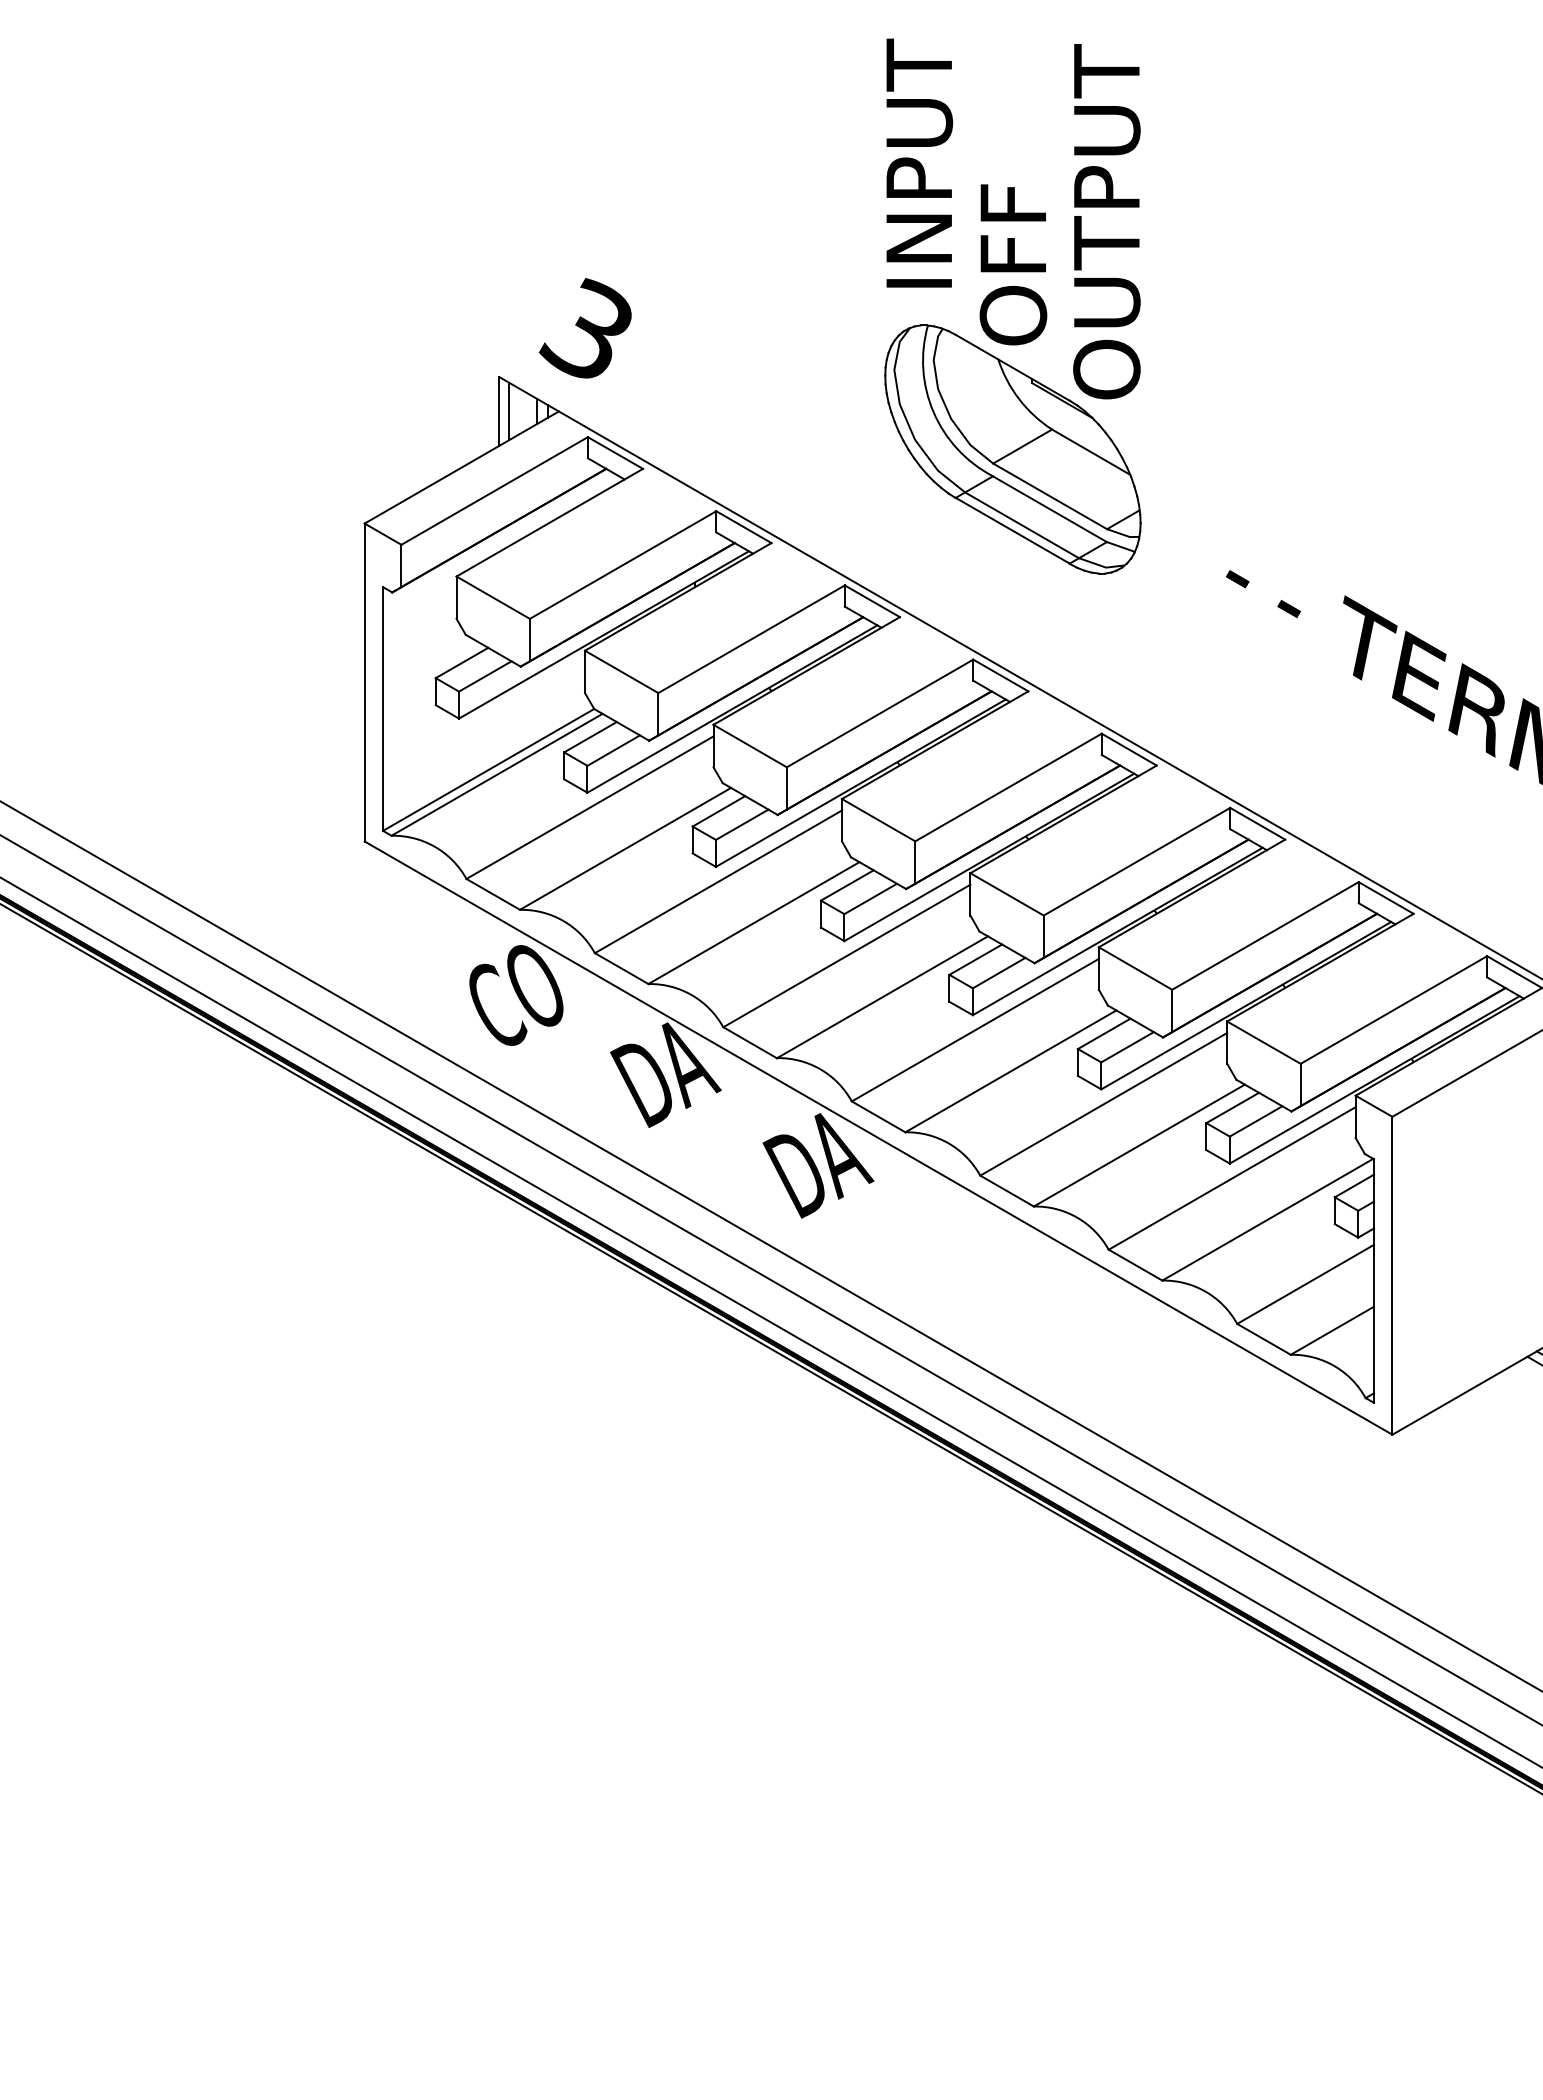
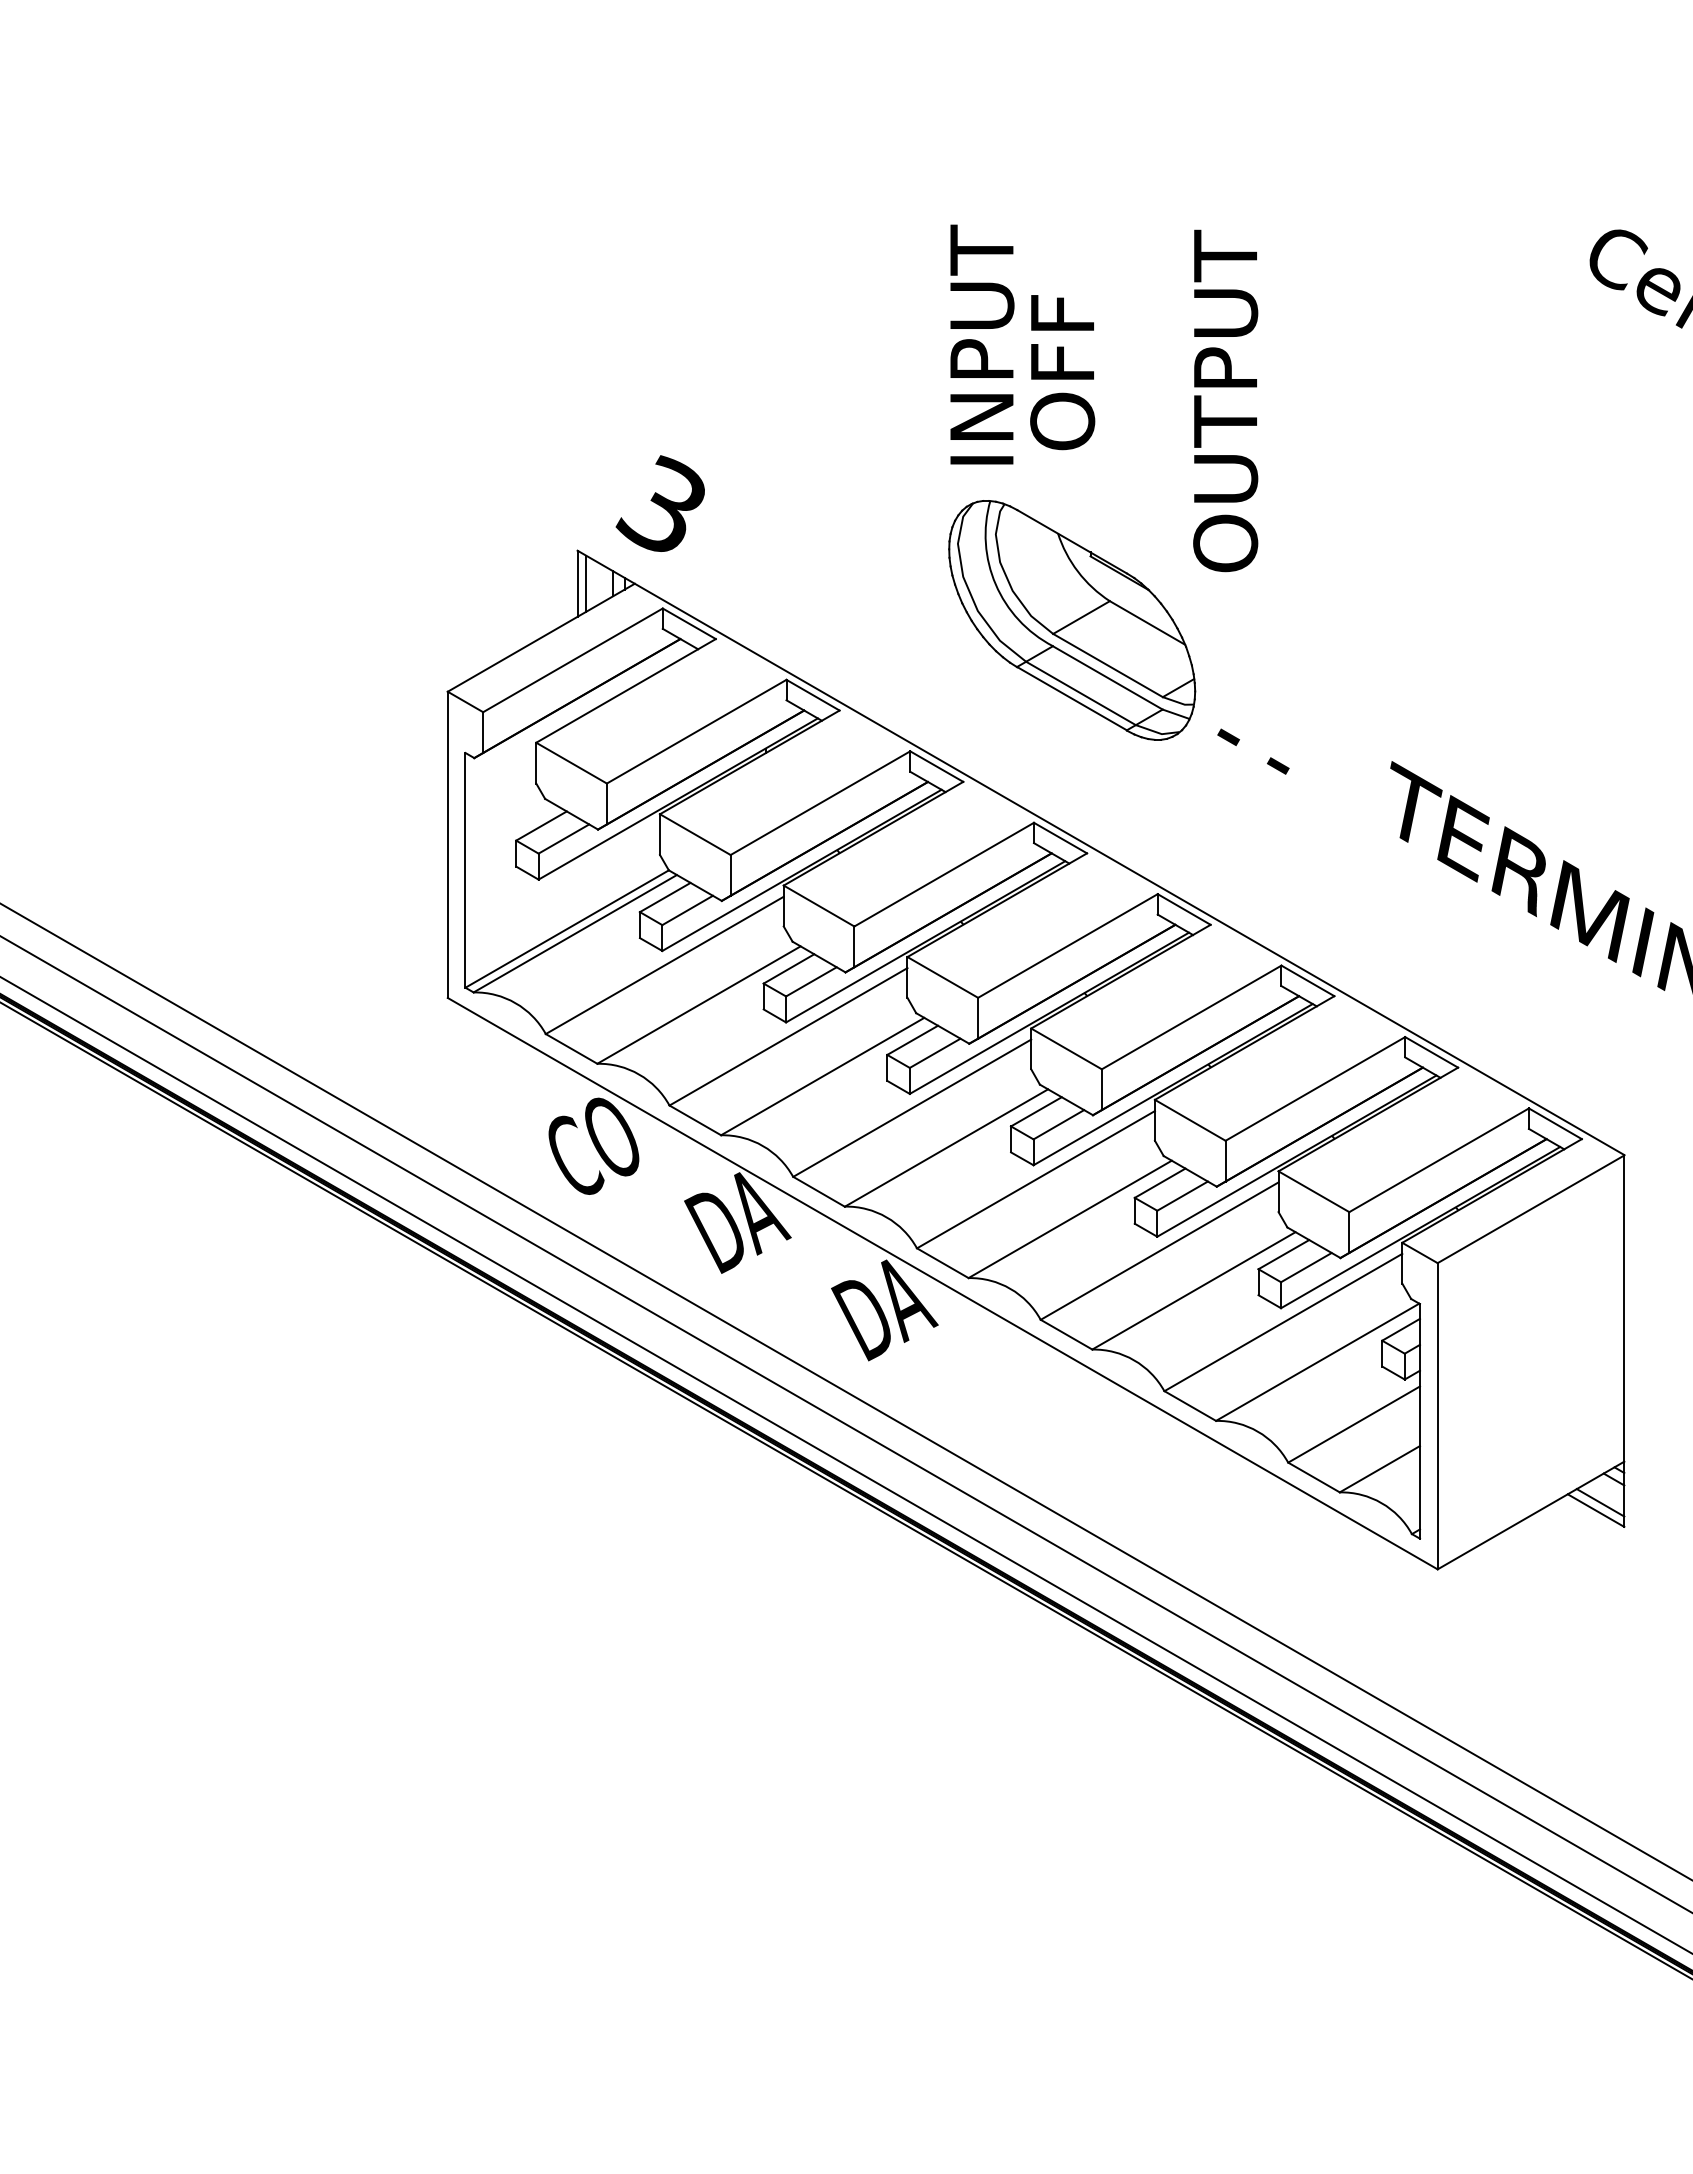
text: (1106, 221) -> (1225, 400), moved
text: (1013, 264) -> (1062, 372), moved
text: (1263, 593) -> (1253, 751), moved

